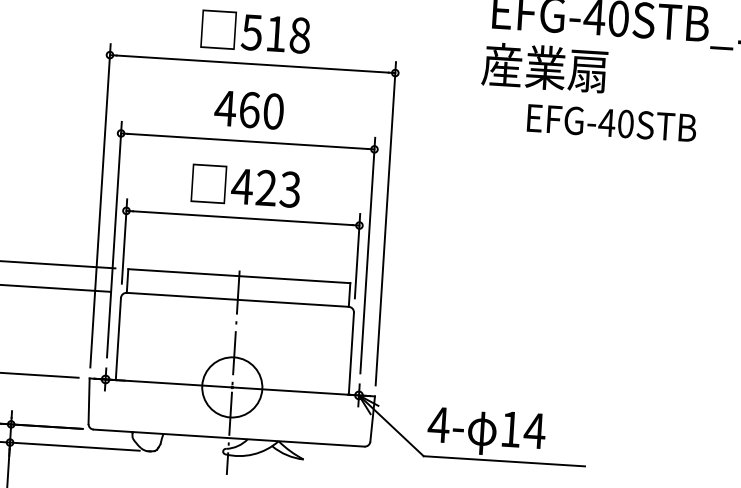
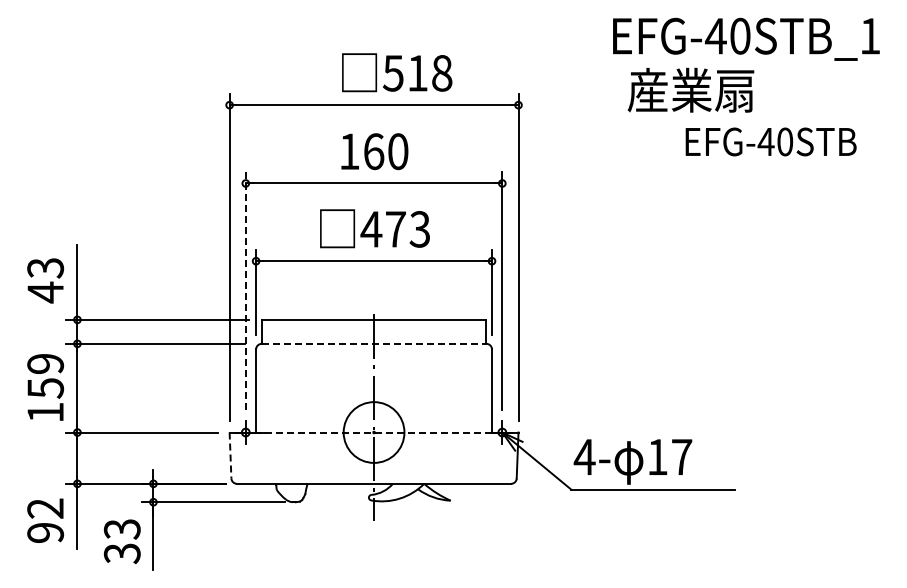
text: (256, 31) -> (397, 72), moved
text: (544, 66) -> (690, 89), moved
text: (225, 108) -> (349, 151), 460 -> 160
text: (611, 122) -> (770, 141), moved
text: (266, 188) -> (395, 229), 423 -> 473
line: (114, 239) -> (245, 290), solid -> dashed
line: (238, 299) -> (374, 343), solid -> dashed
line: (232, 387) -> (374, 432), solid -> dashed
line: (89, 401) -> (230, 455), solid -> dashed
text: (534, 430) -> (681, 456), 14 -> 17

